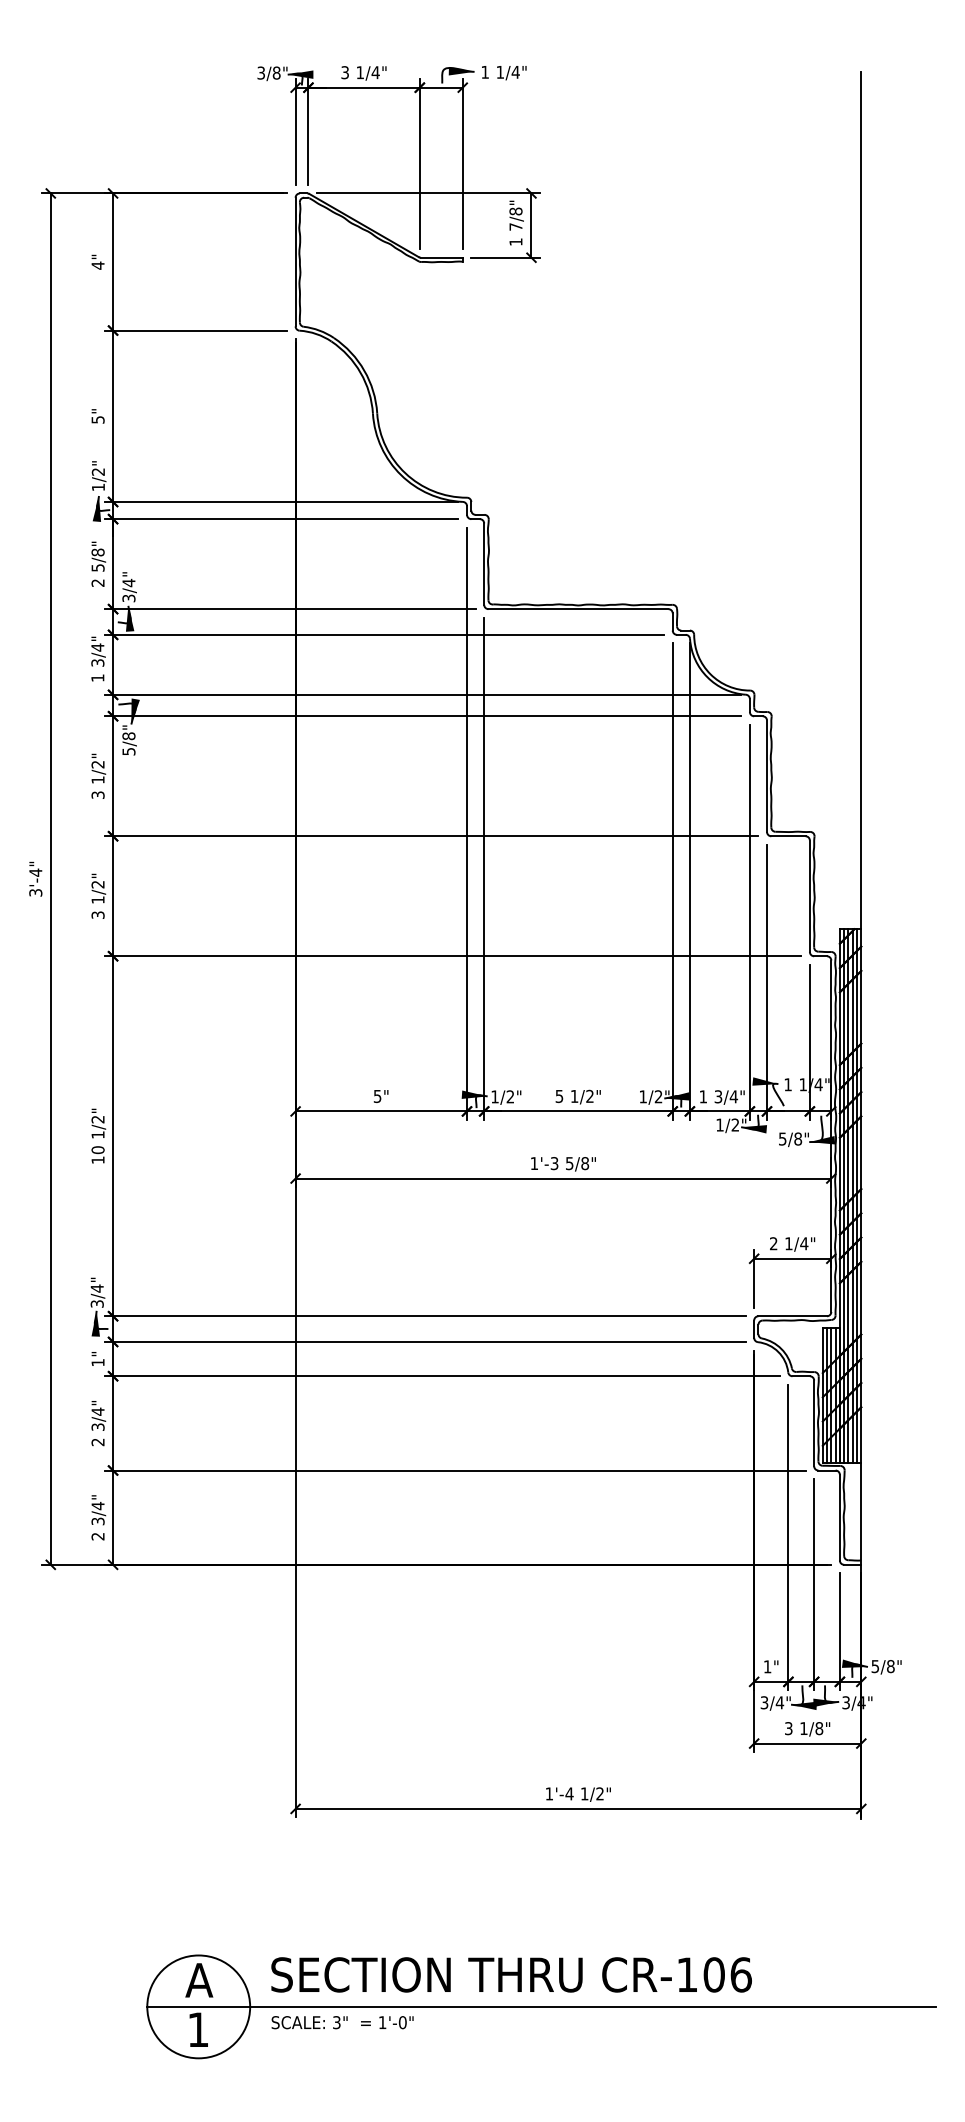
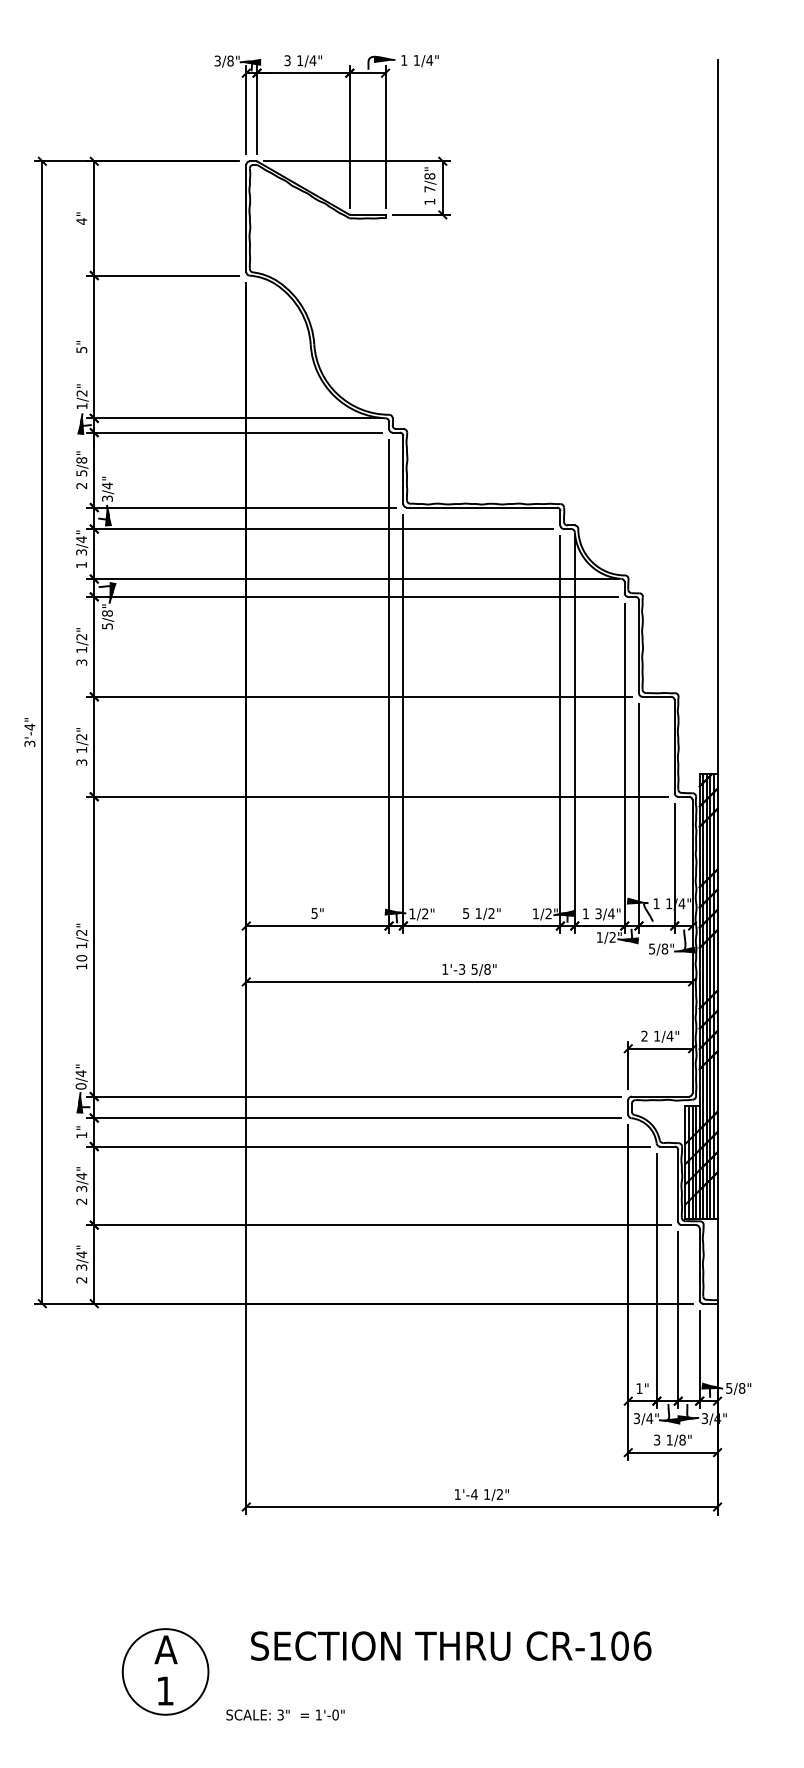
text: (96, 1303) -> (80, 1086), 3/4" -> 0/4"
text: (511, 1974) -> (451, 1645), moved
line: (541, 2006) -> (451, 1671), removed
text: (342, 2022) -> (285, 1714), moved

